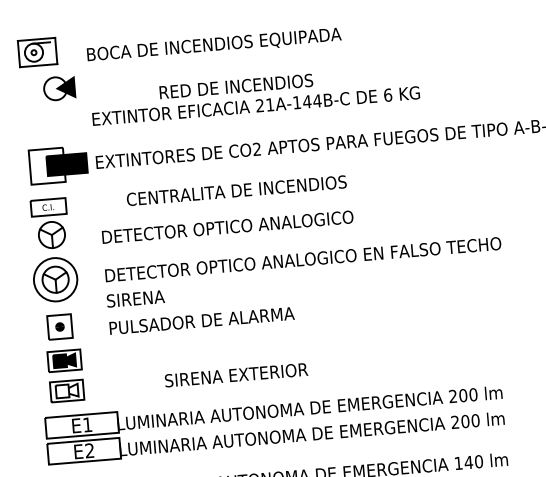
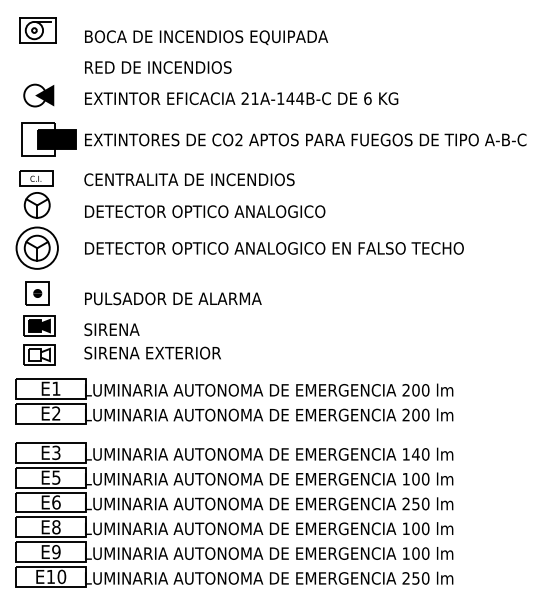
text: (236, 86) -> (158, 67), moved
part: (59, 88) -> (38, 95), moved
text: (236, 190) -> (189, 179), moved
text: (135, 298) -> (111, 329), moved
text: (236, 374) -> (152, 352), moved

